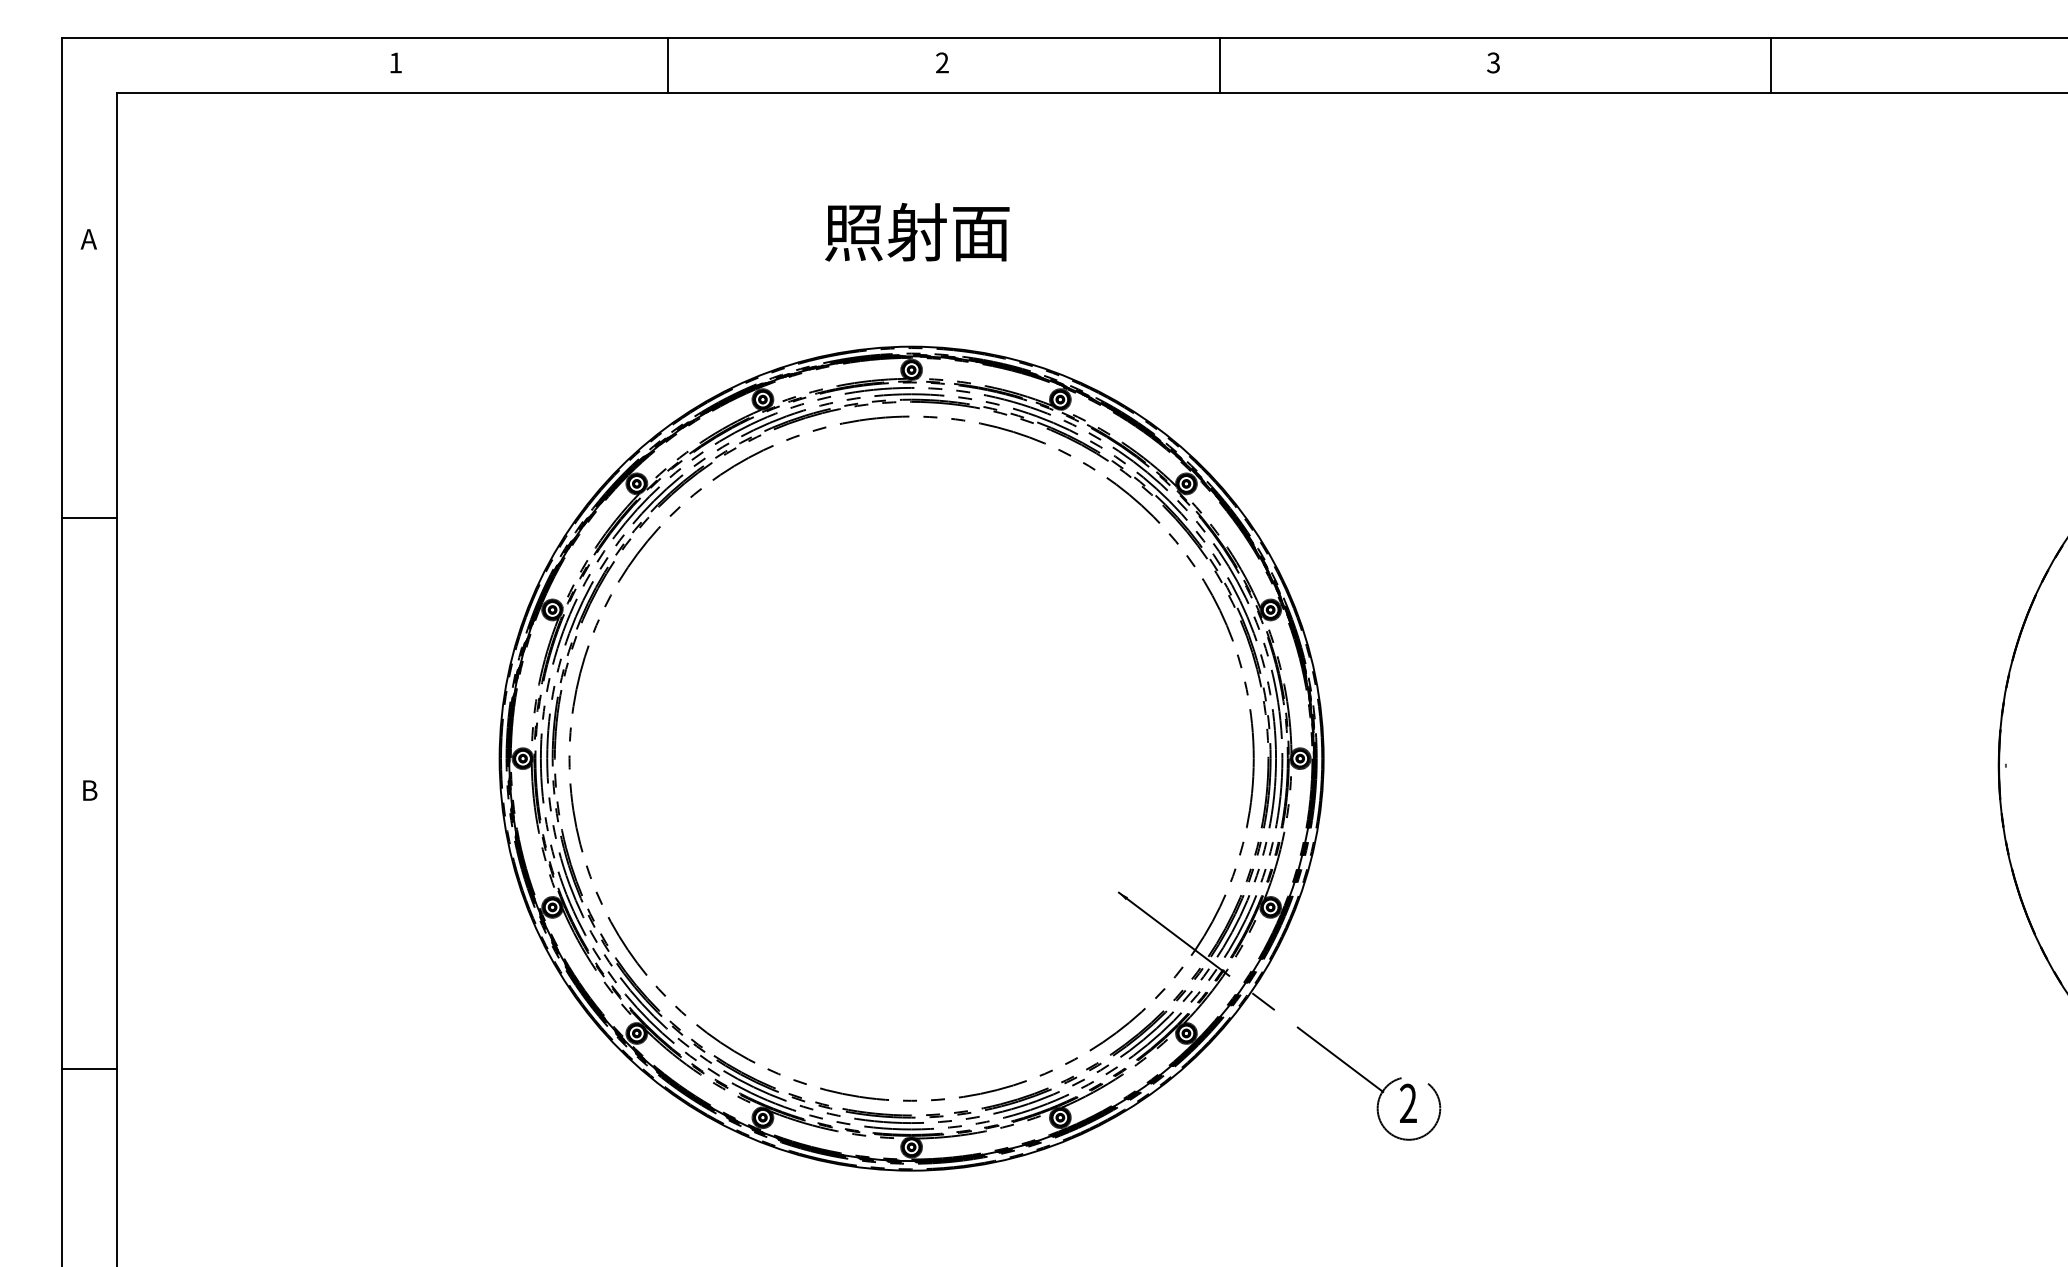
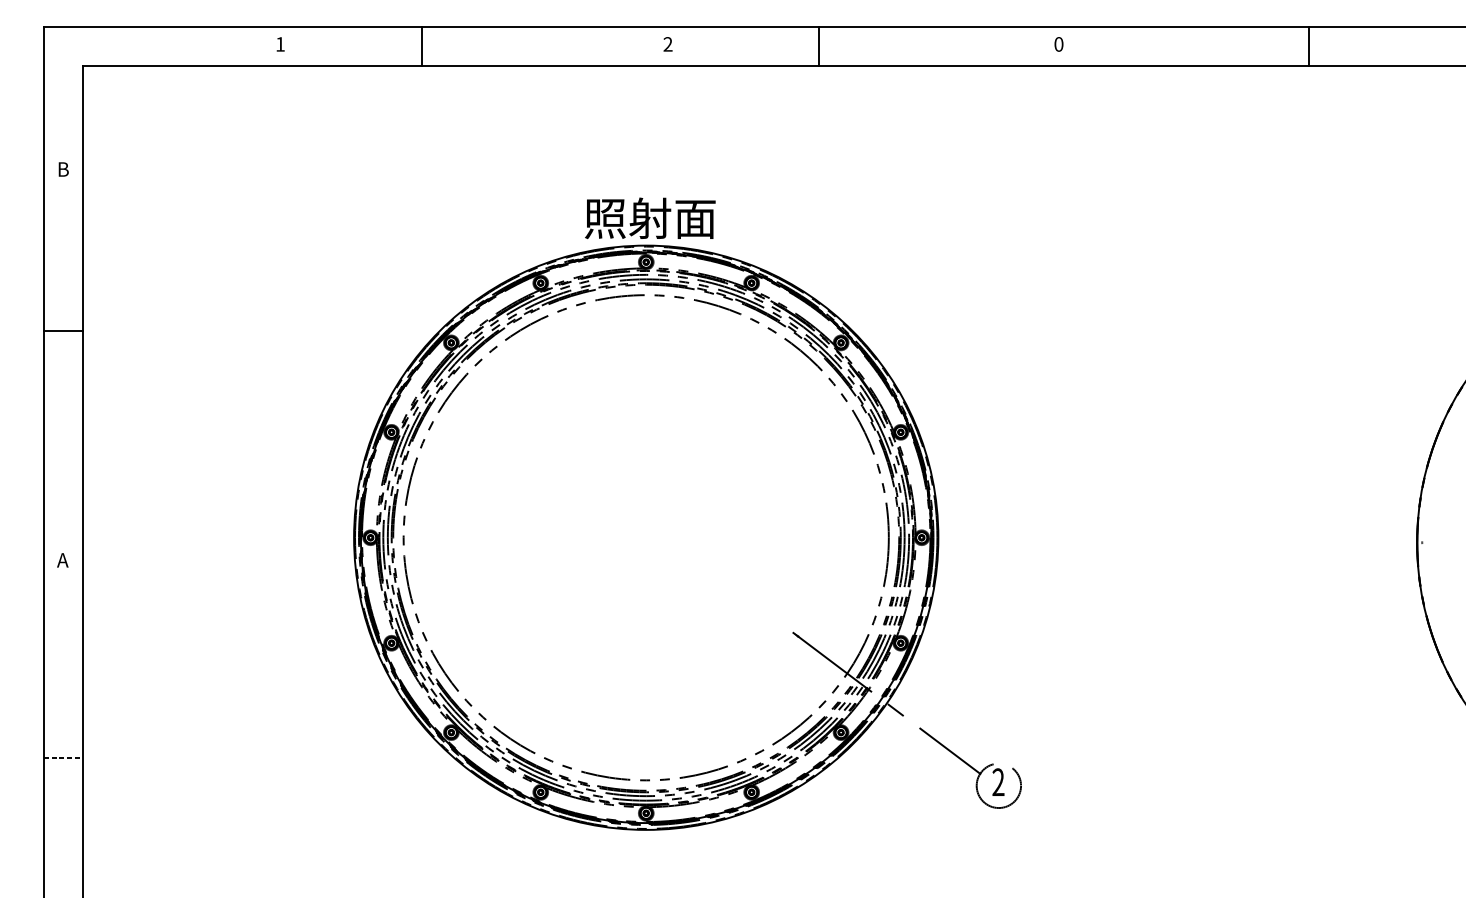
text: (1493, 62) -> (1058, 44), 3 -> 0
line: (668, 65) -> (422, 46), moved
line: (1219, 65) -> (818, 46), moved
line: (1770, 65) -> (1309, 46), moved
text: (917, 232) -> (650, 218), moved
text: (88, 239) -> (62, 169), A -> B
line: (89, 517) -> (63, 330), moved
text: (88, 790) -> (62, 560), B -> A
line: (89, 1068) -> (63, 757), solid -> dashed

